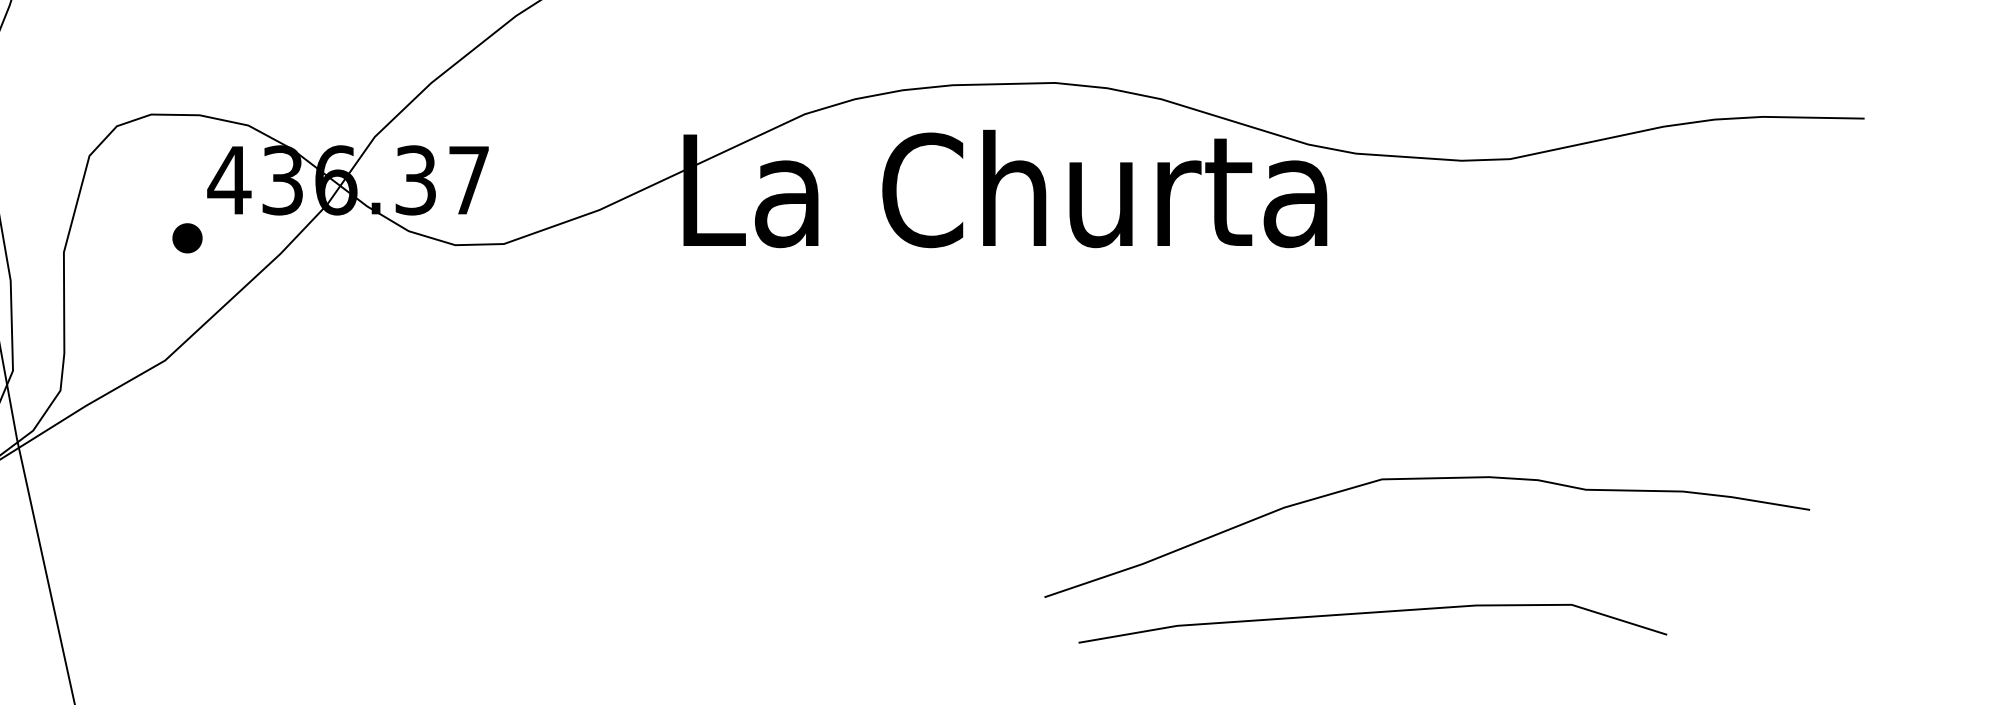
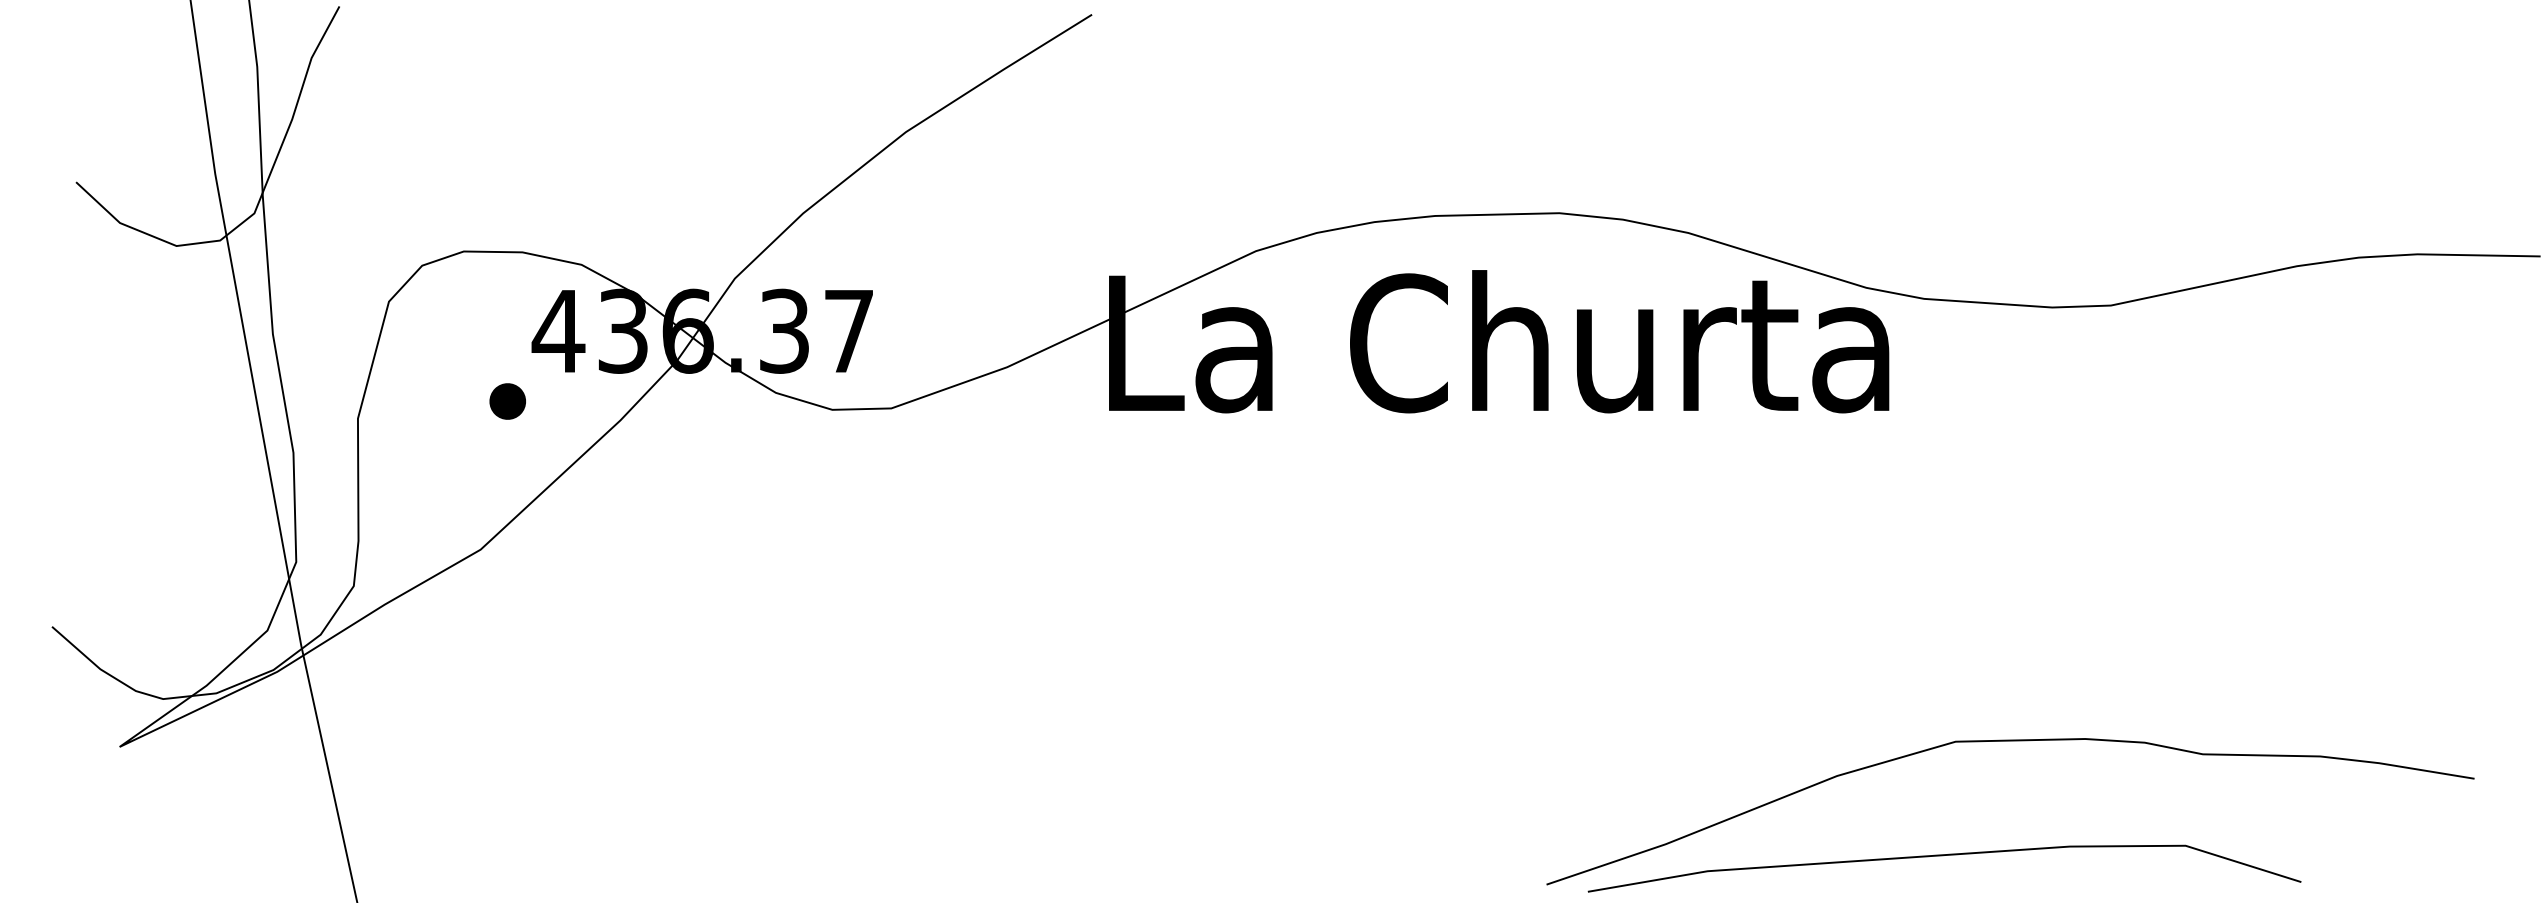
curve: (1427, 479) -> (2010, 741), moved

